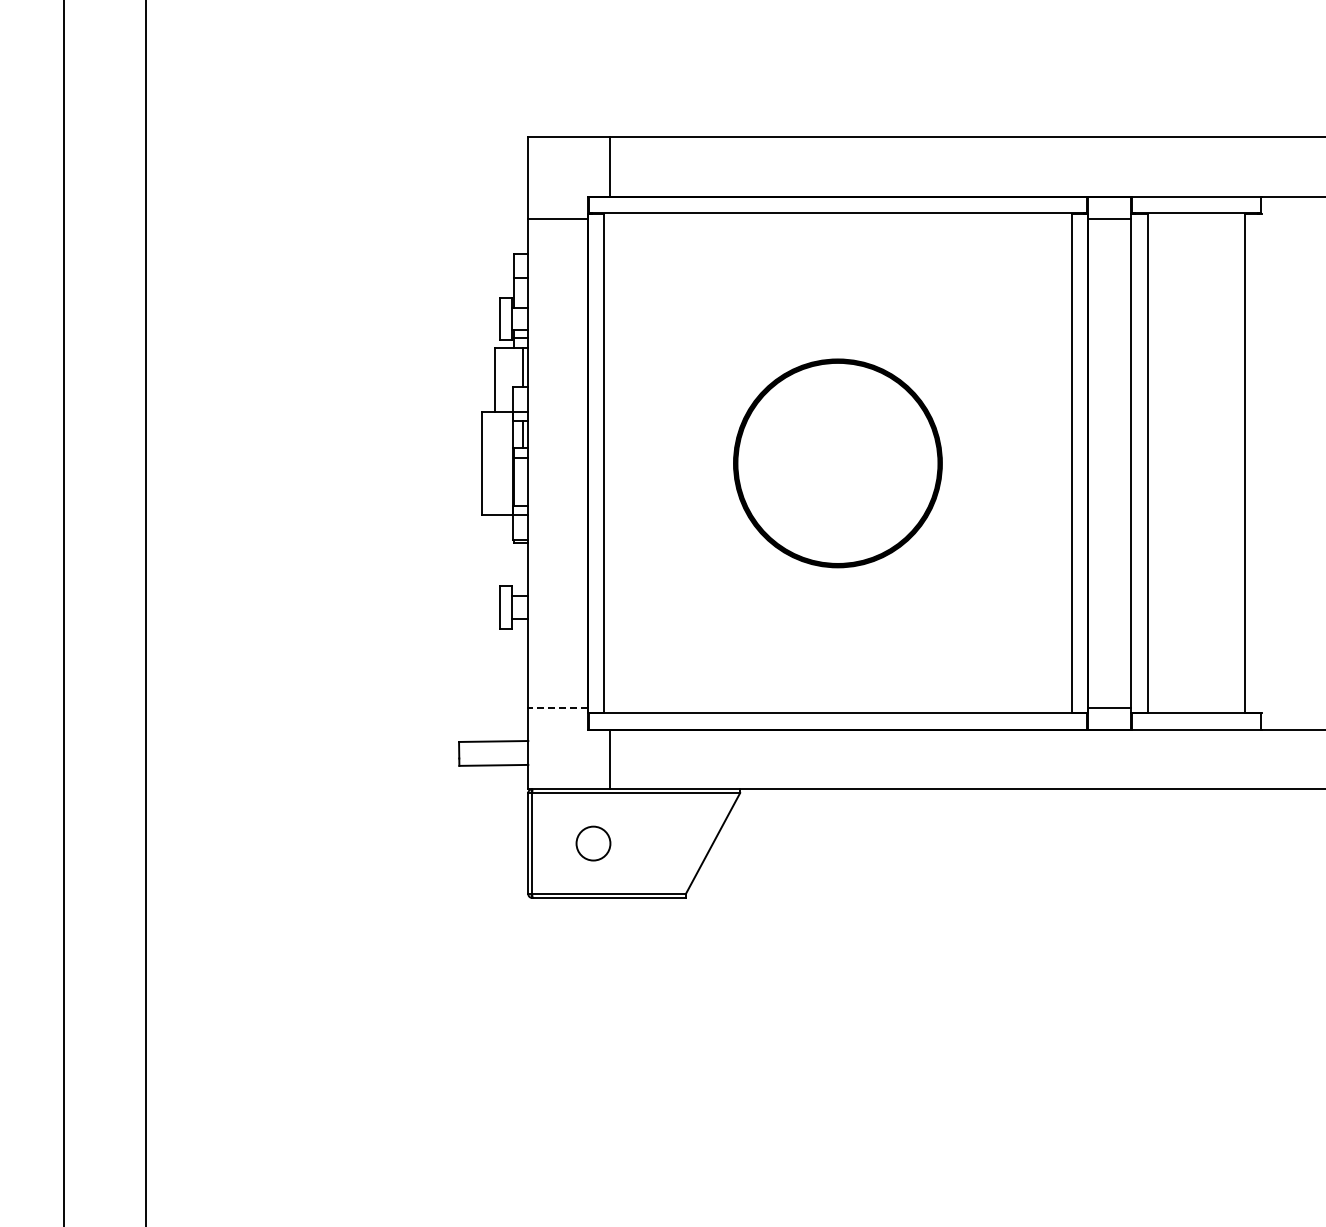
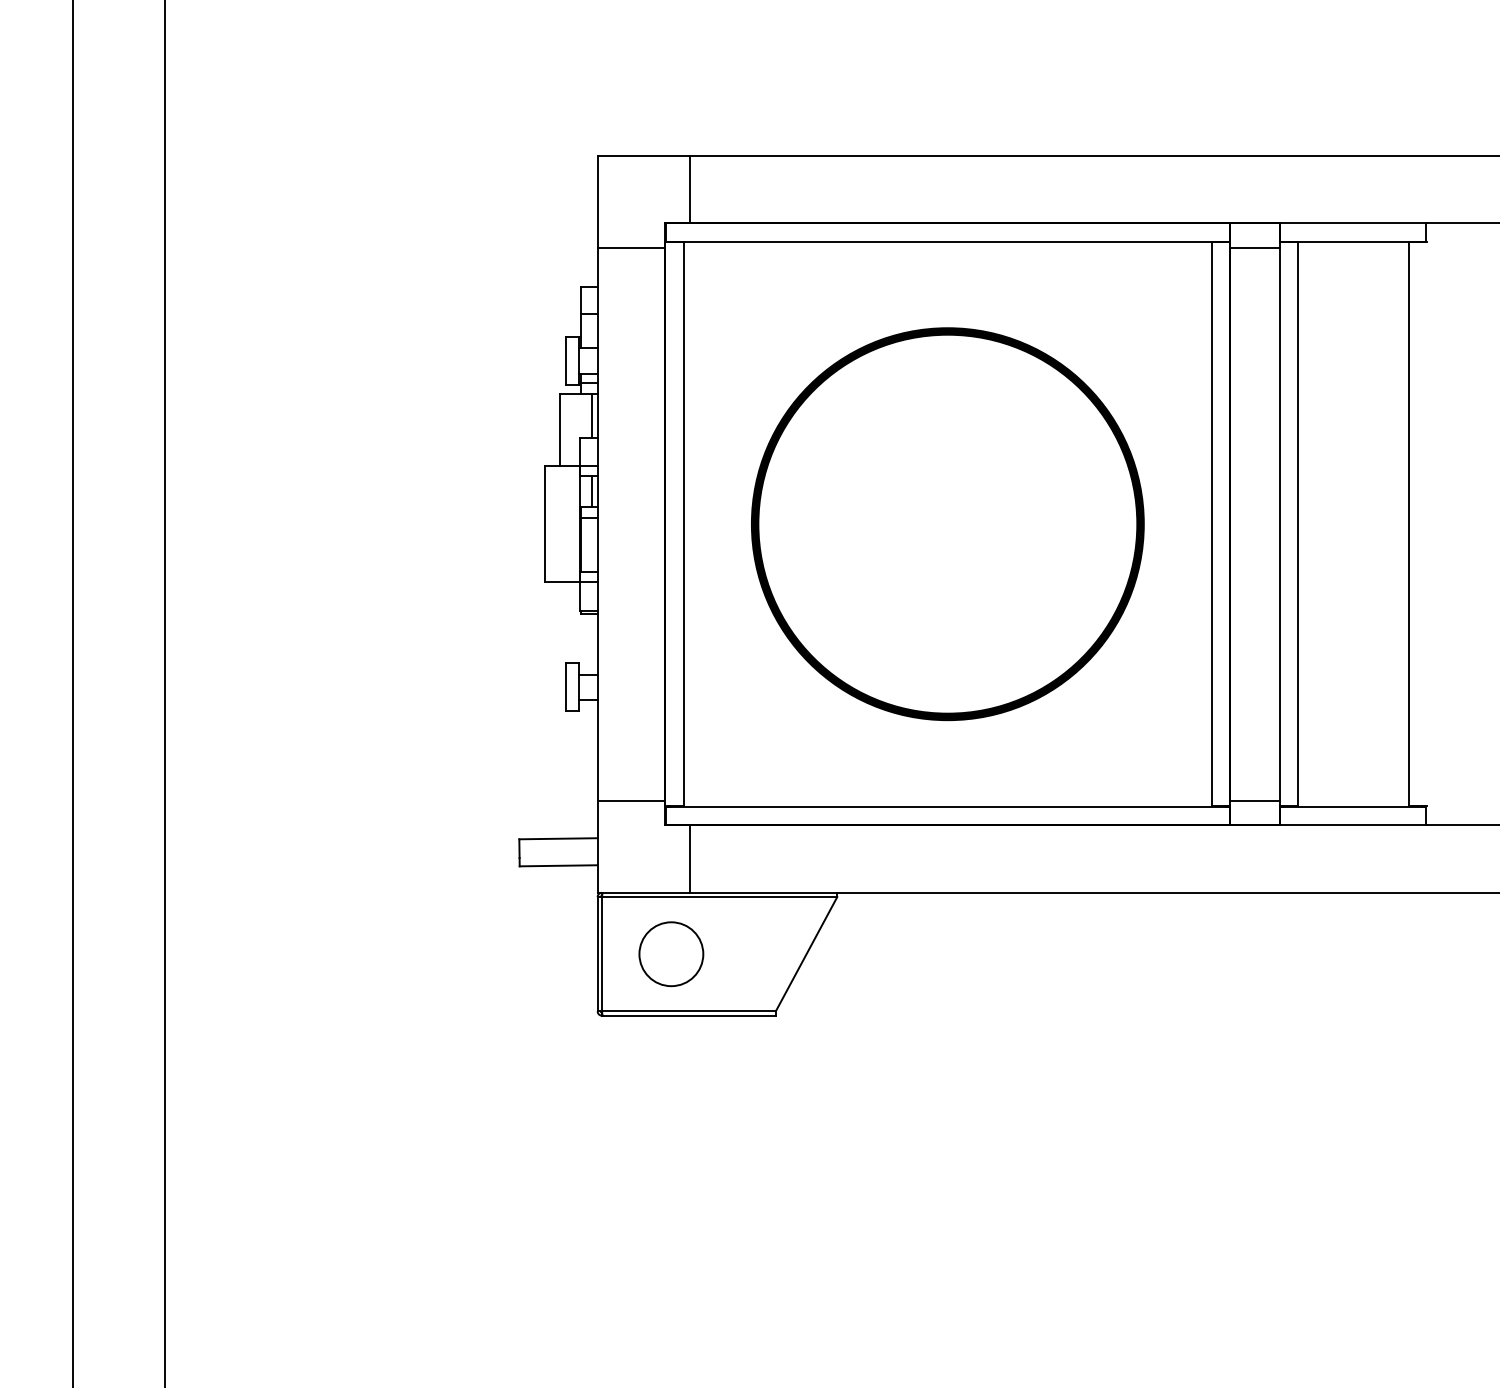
part: (837, 463) -> (947, 524), size x1.67
line: (558, 707) -> (631, 800), dashed -> solid
circle: (593, 843) -> (671, 954), size x1.67

